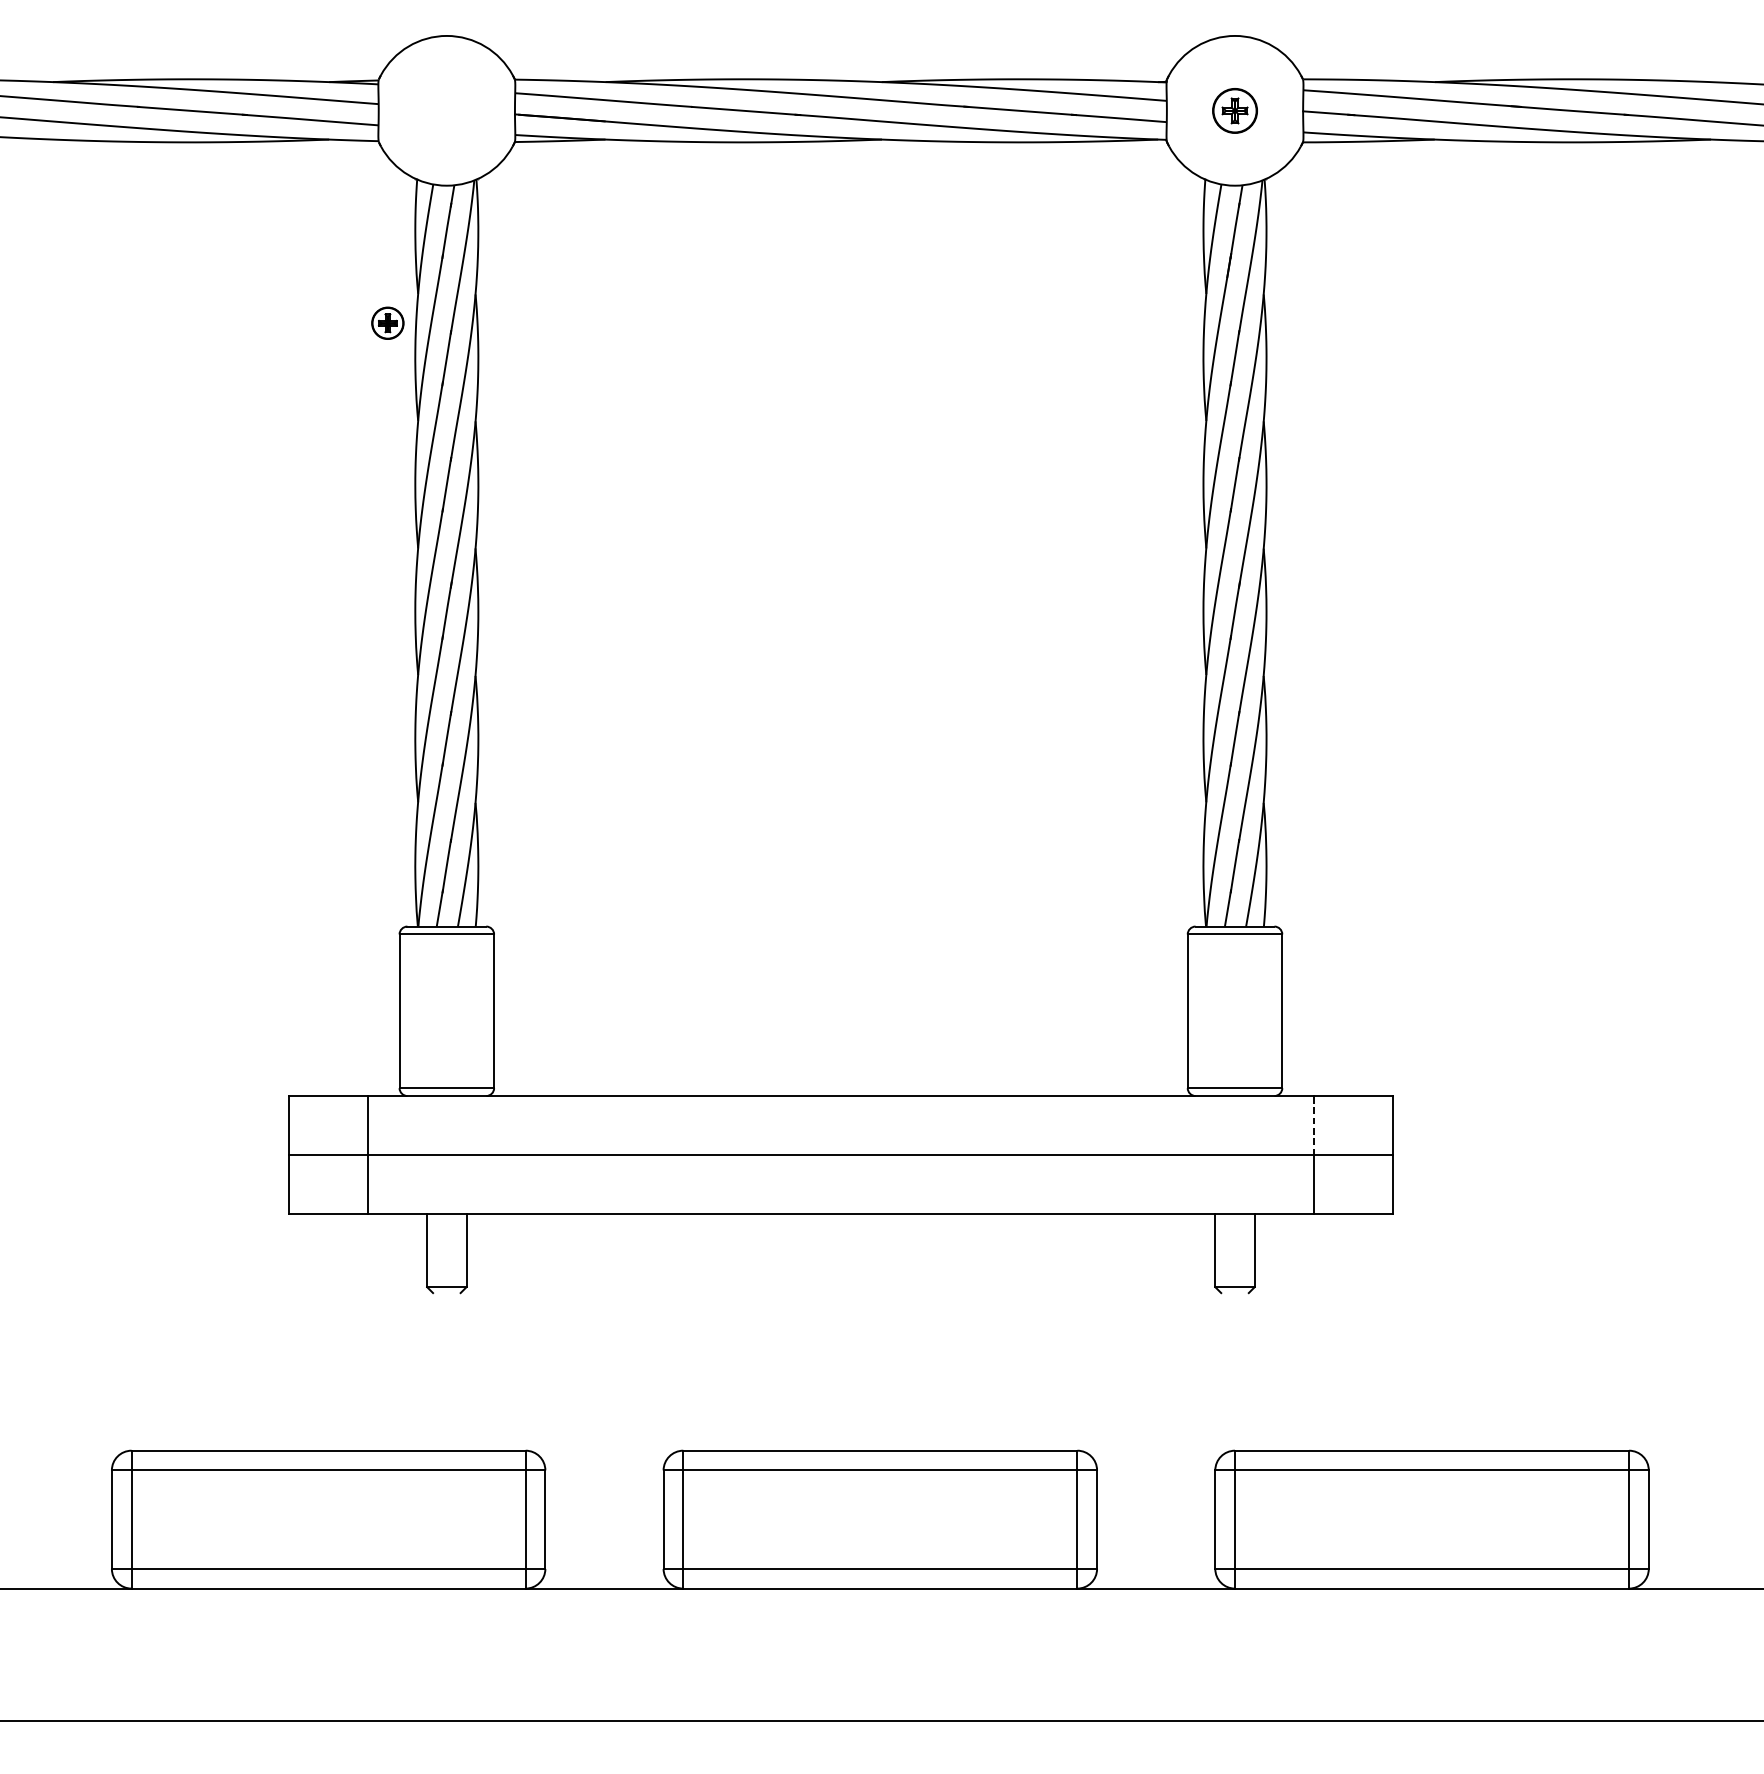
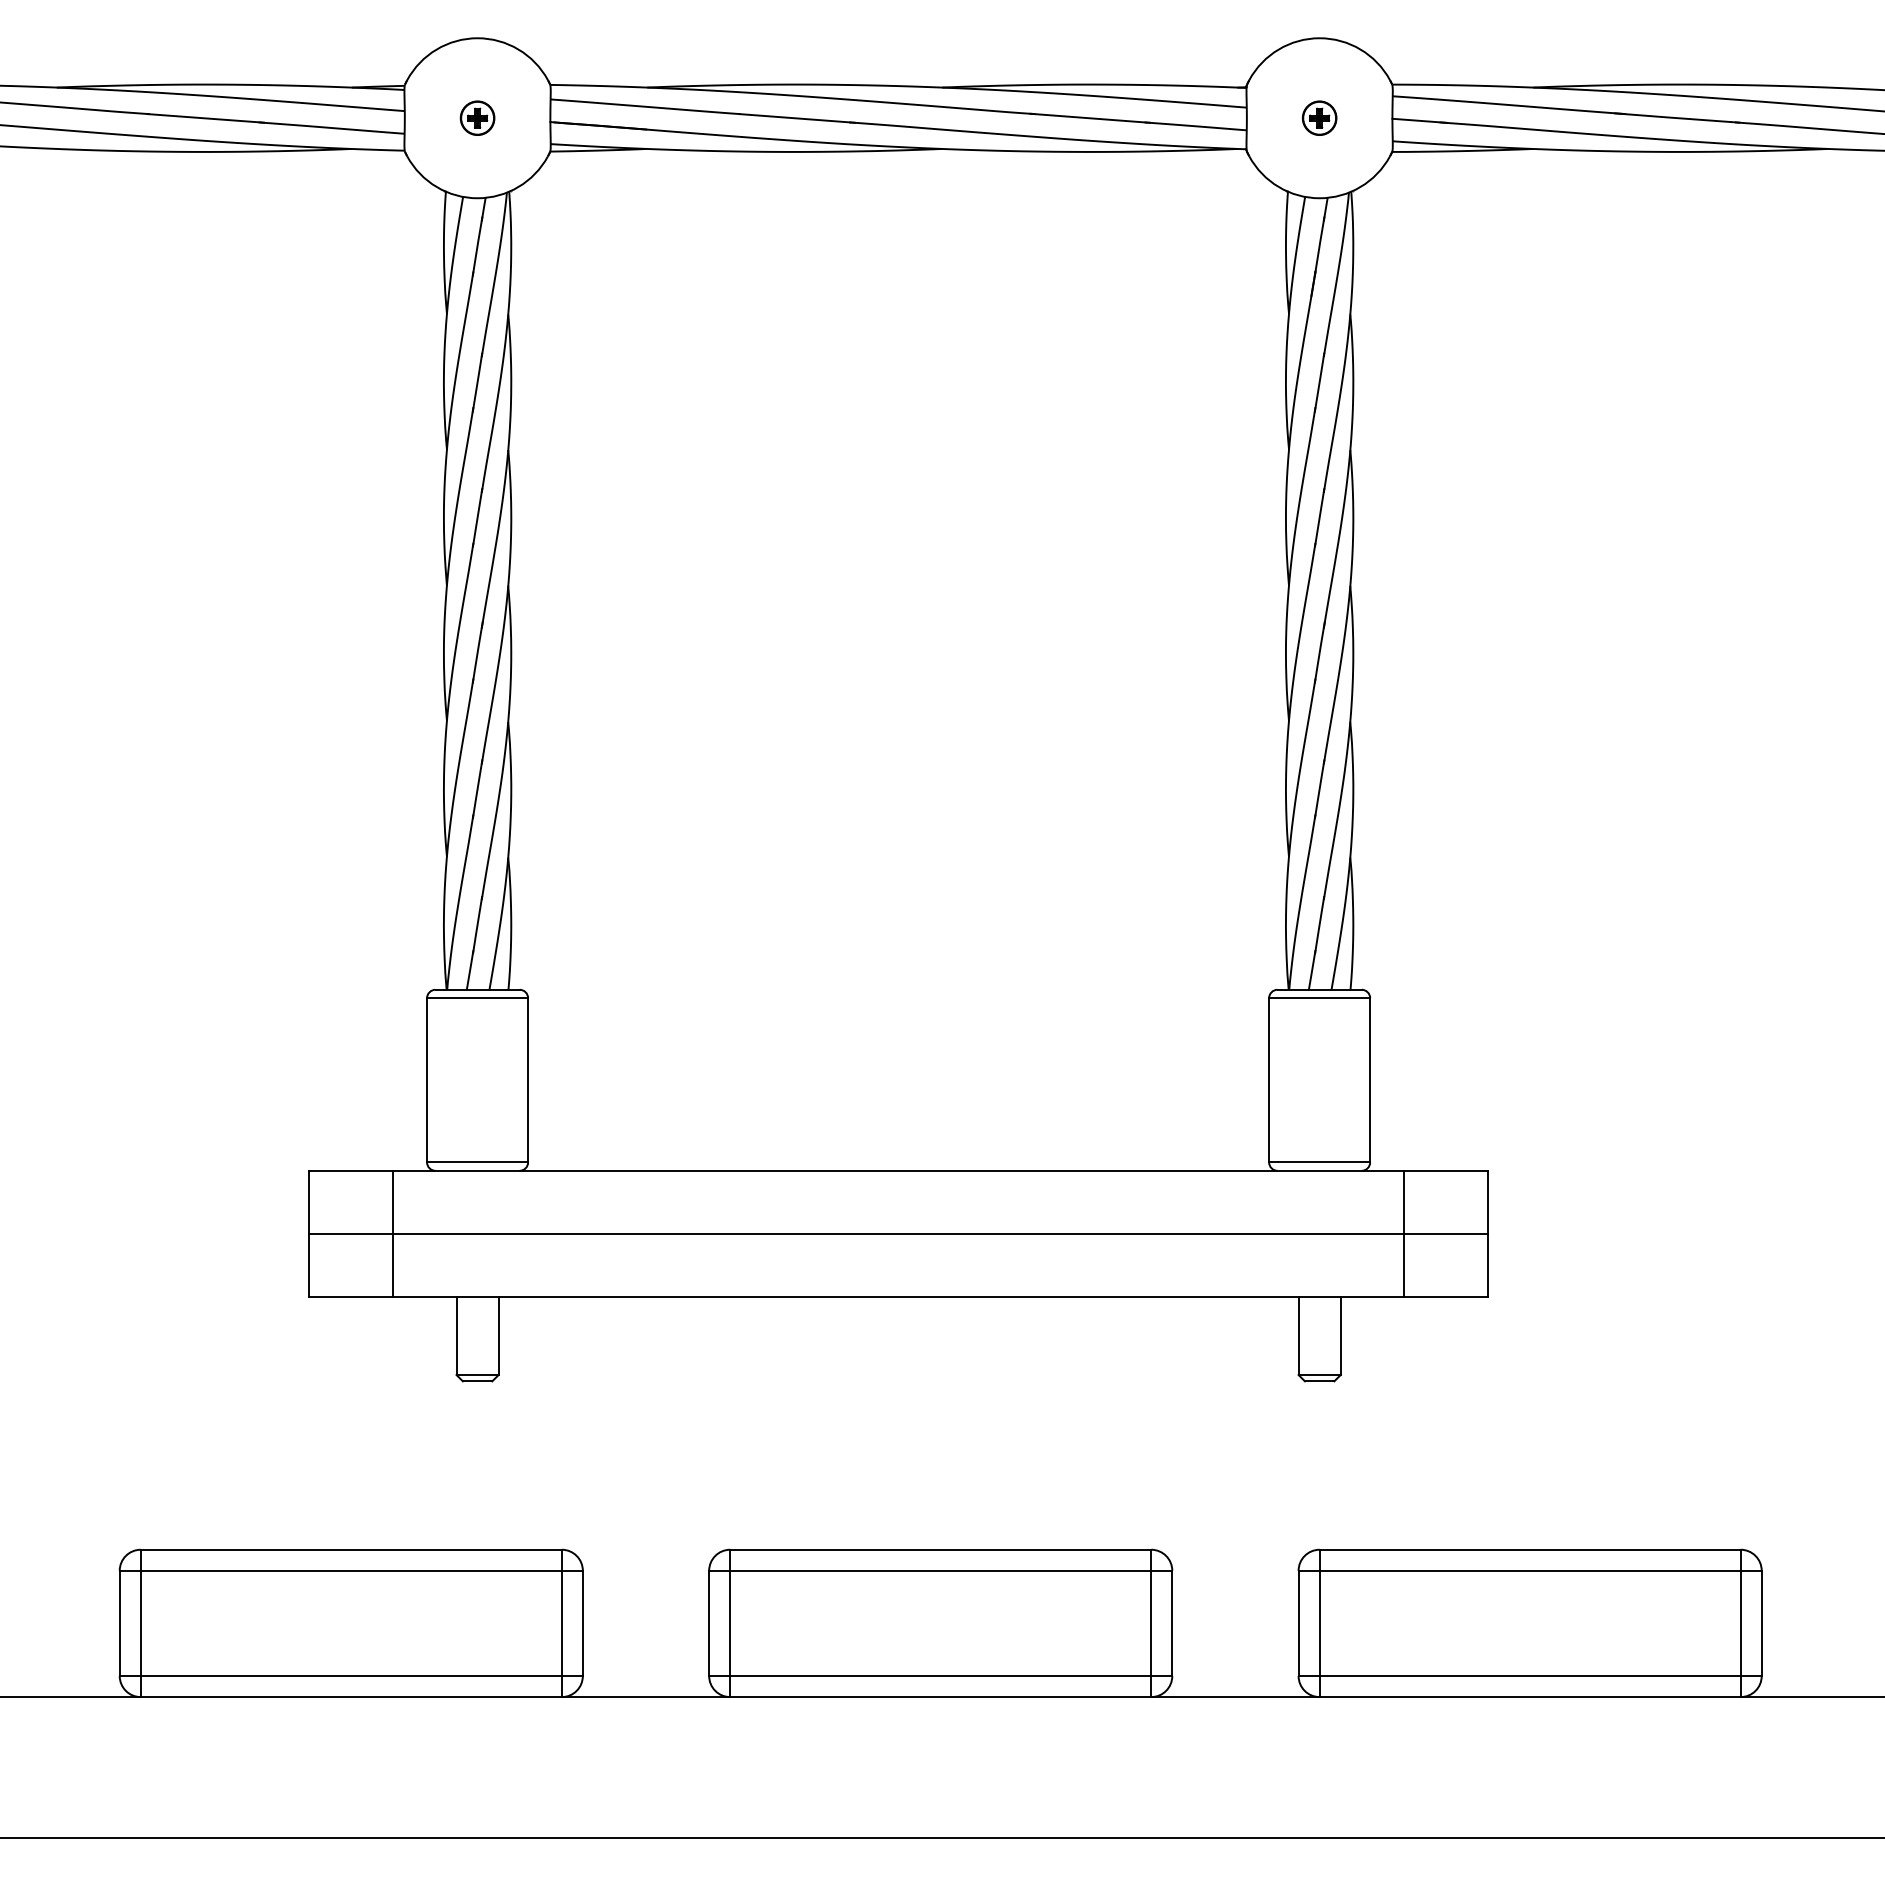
part: (1234, 110) -> (1319, 117), size x0.71
part: (387, 322) -> (477, 117), moved
line: (1313, 1125) -> (1403, 1202), dashed -> solid
line: (446, 1293) -> (477, 1381), added
line: (1234, 1293) -> (1319, 1381), added

